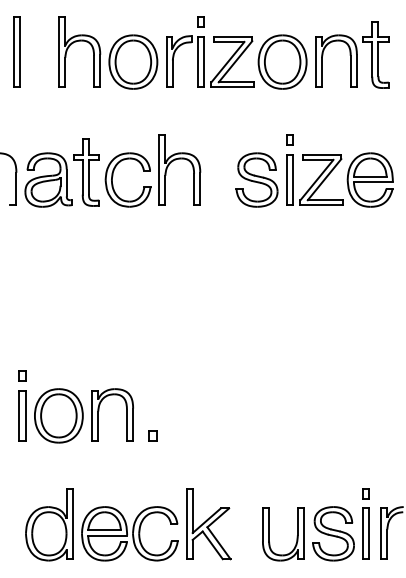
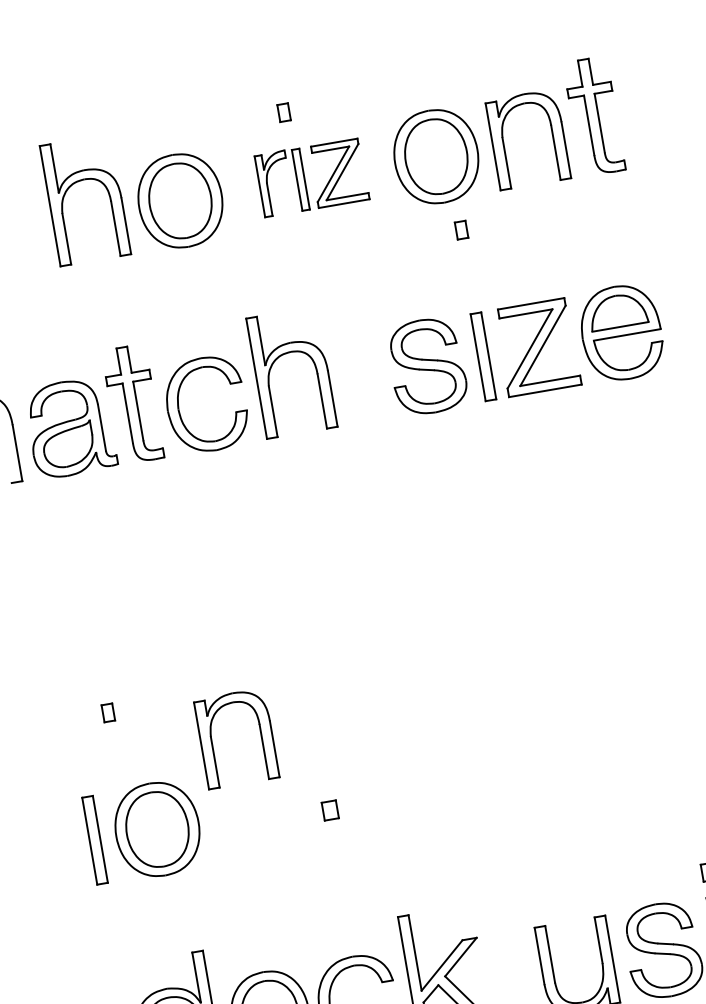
part: (210, 61) -> (312, 177), size x0.7
part: (289, 139) -> (460, 229), moved
part: (22, 375) -> (108, 711), moved
part: (99, 411) -> (213, 736), moved
part: (152, 435) -> (329, 809), moved

